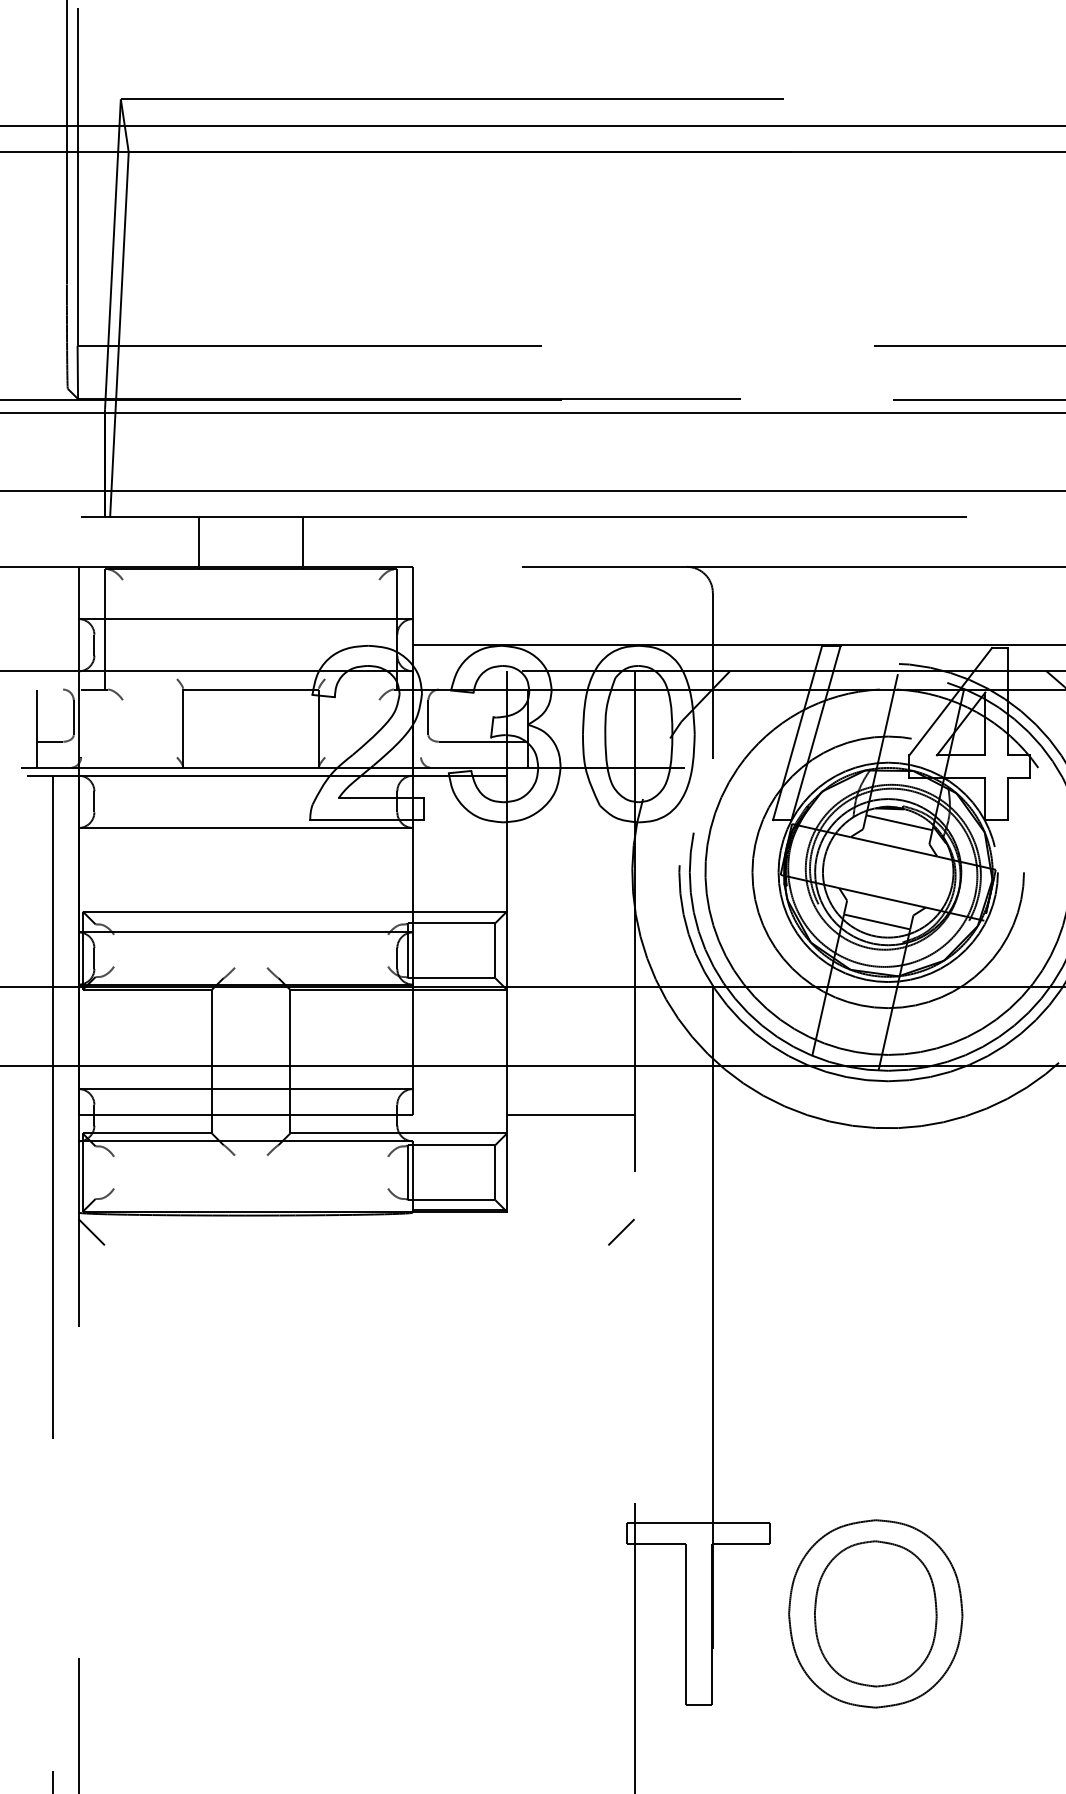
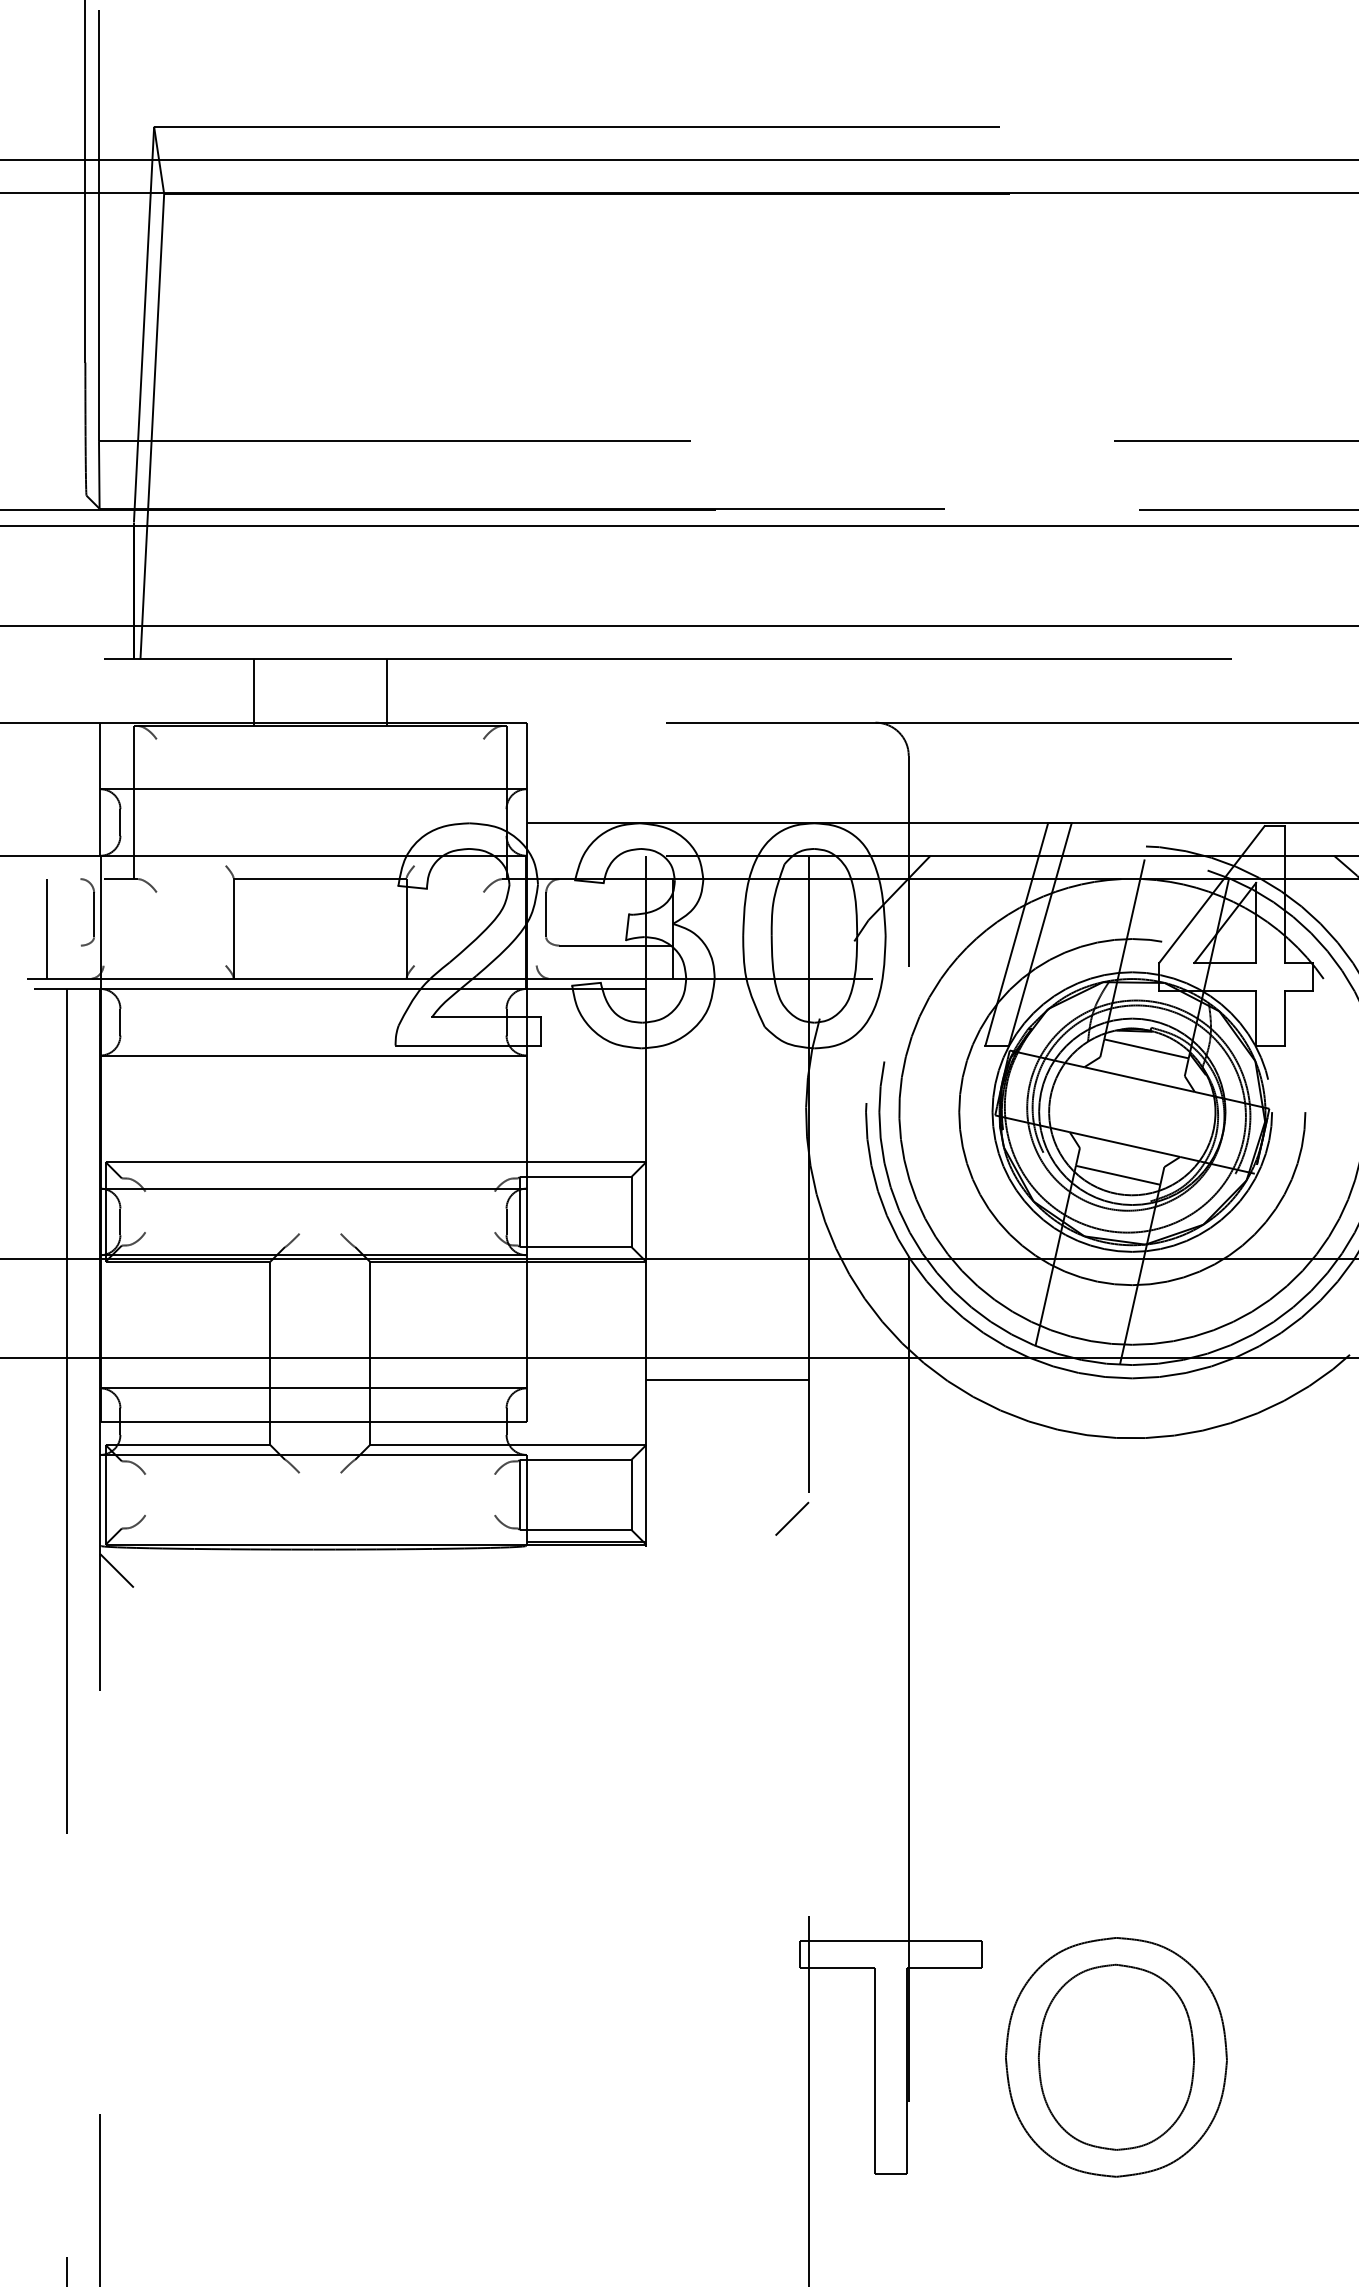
line: (49, 741) -> (63, 945), removed
line: (570, 1115) -> (727, 1379), moved
line: (621, 1231) -> (792, 1518), moved

